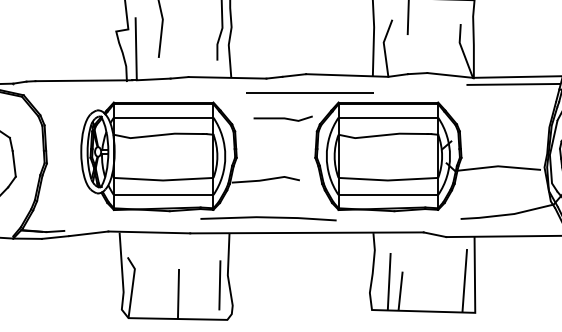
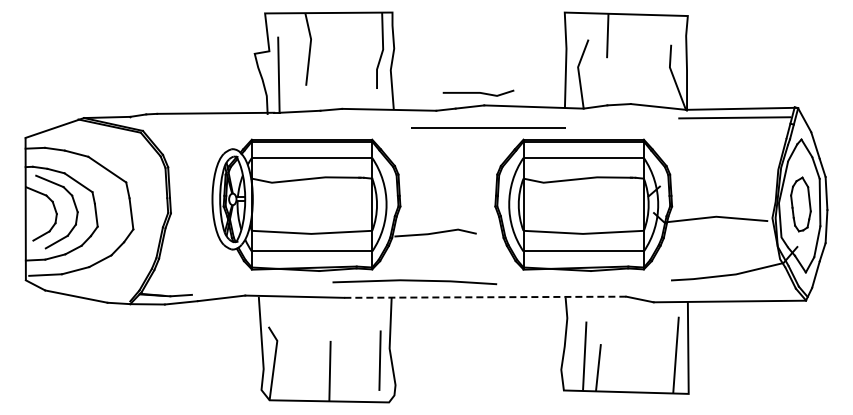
line: (283, 118) -> (478, 92), moved
line: (268, 218) -> (414, 281), moved
line: (306, 233) -> (484, 297), solid -> dashed

